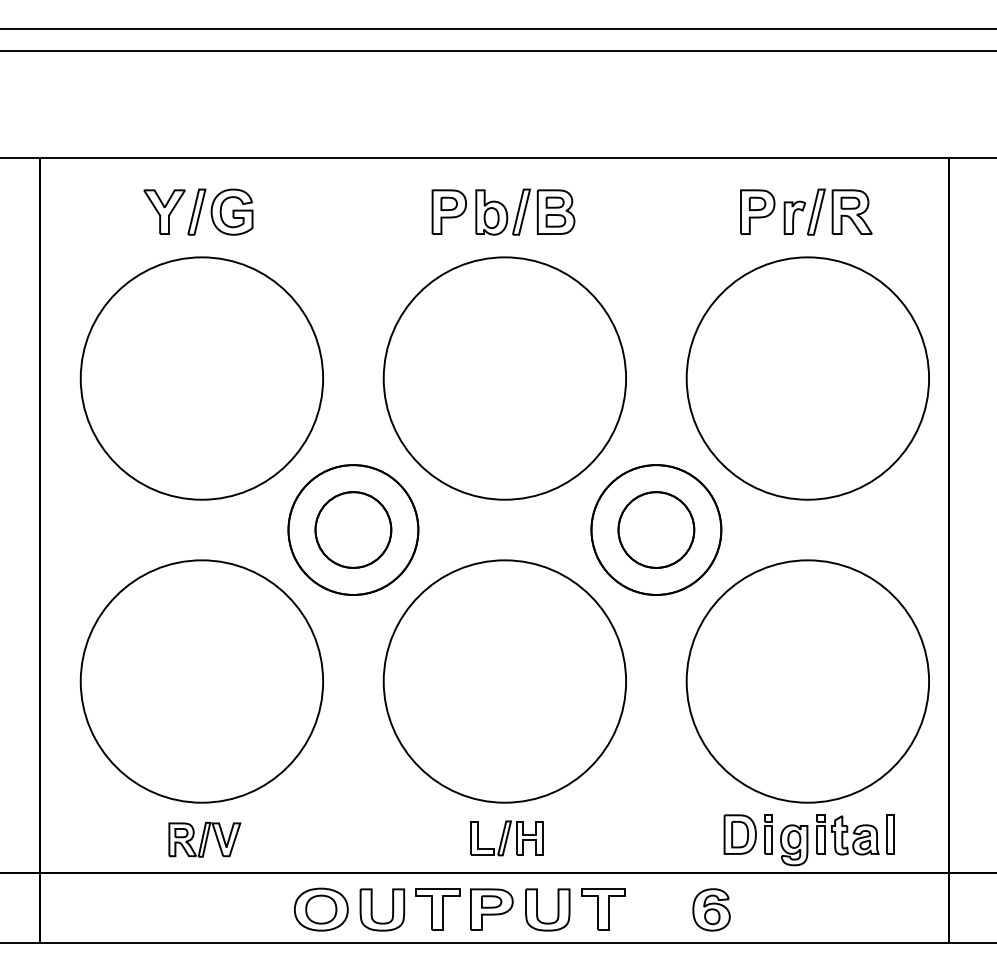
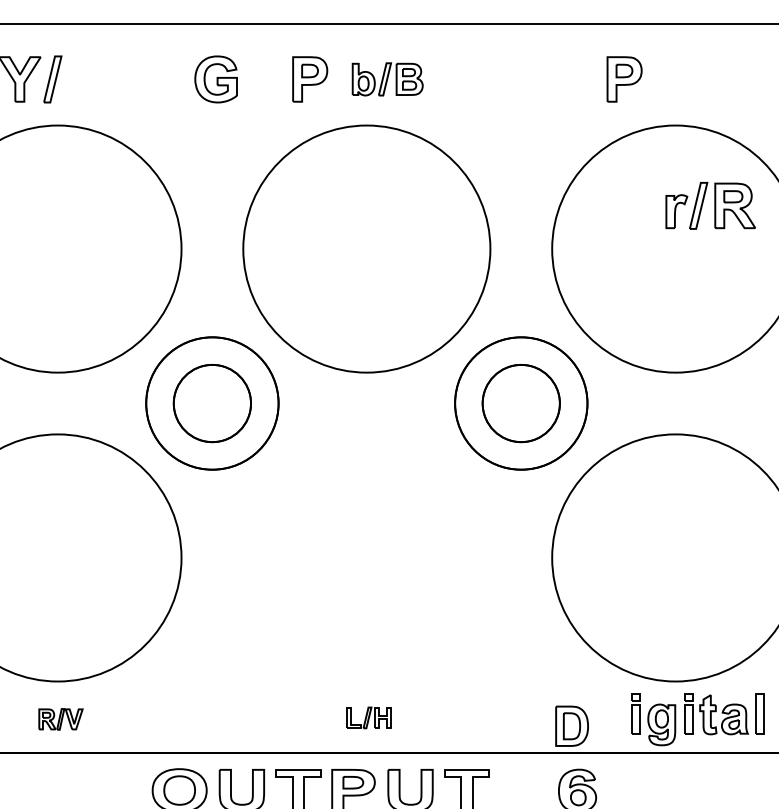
part: (231, 211) -> (215, 78), moved
part: (525, 211) -> (387, 78), size x0.7
part: (827, 211) -> (710, 205), moved
part: (504, 681) -> (366, 557), removed
part: (739, 834) -> (571, 726), moved
part: (506, 838) -> (368, 717), size x0.6
part: (204, 839) -> (60, 719), size x0.6

